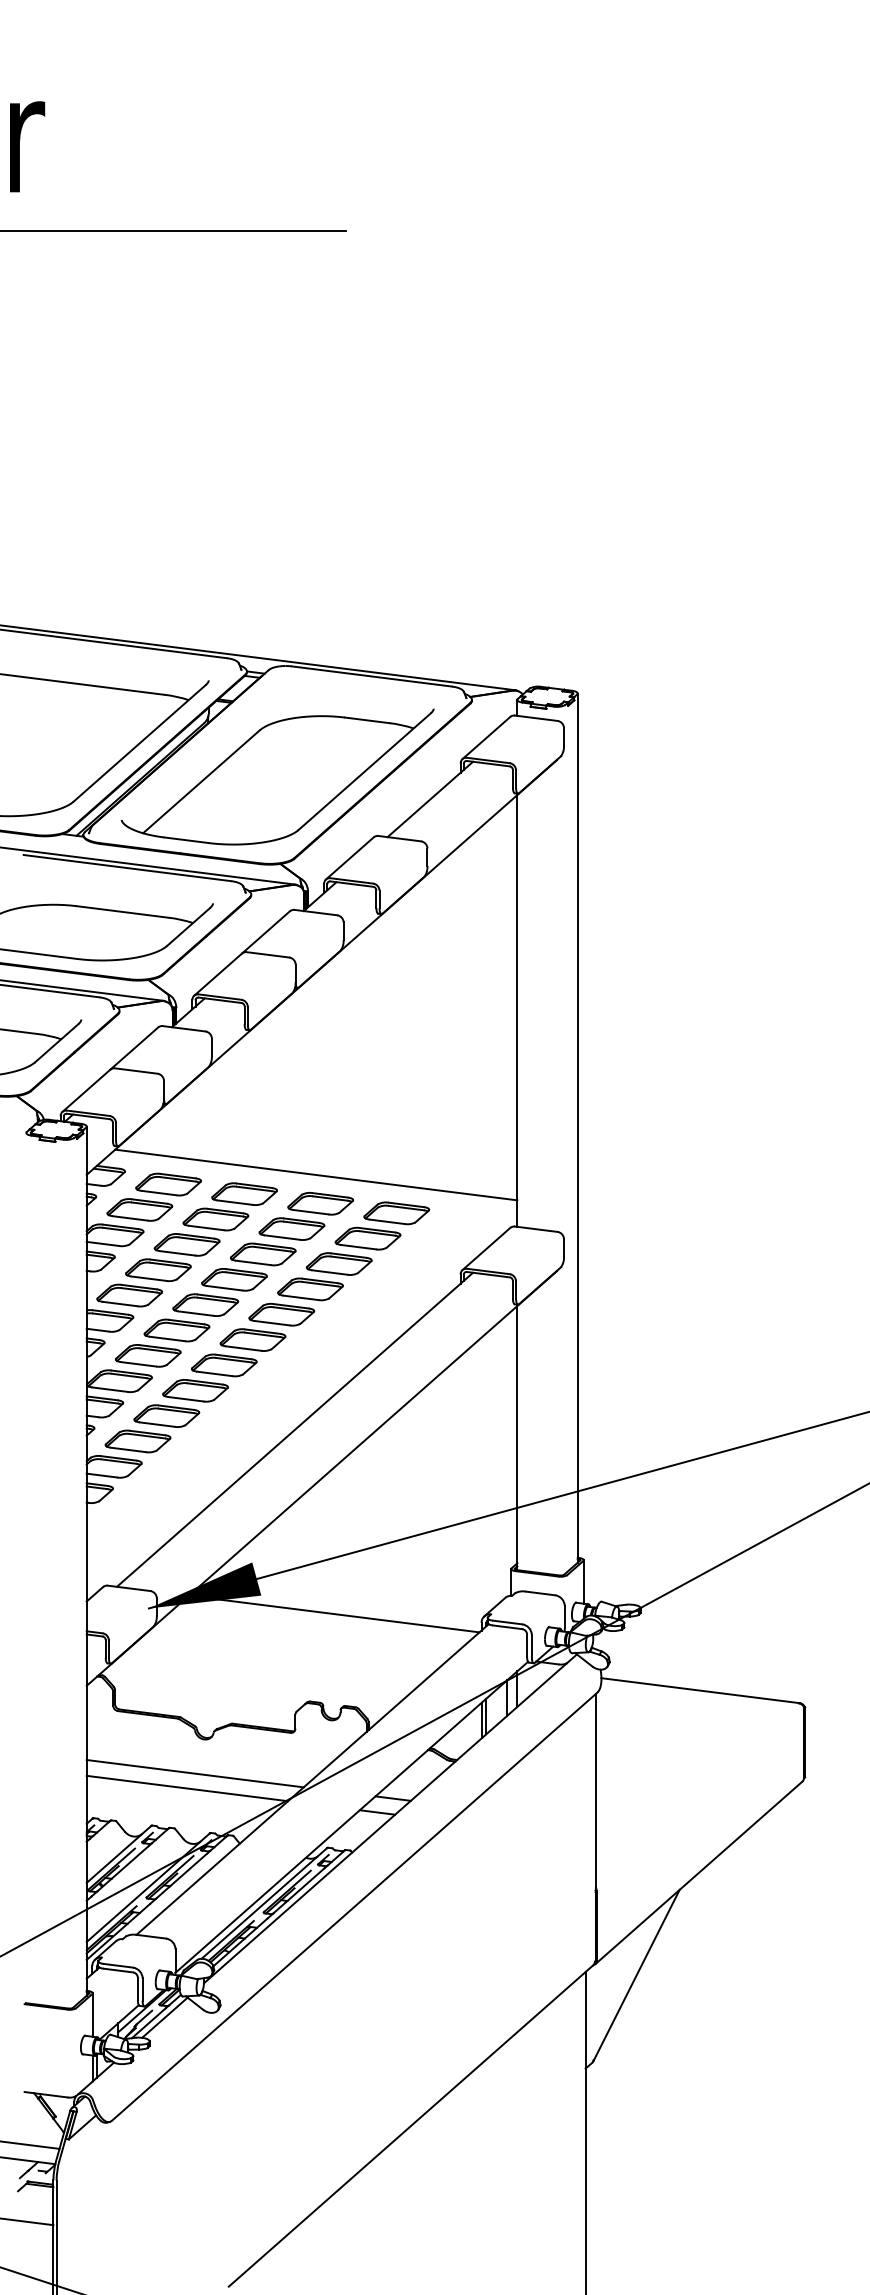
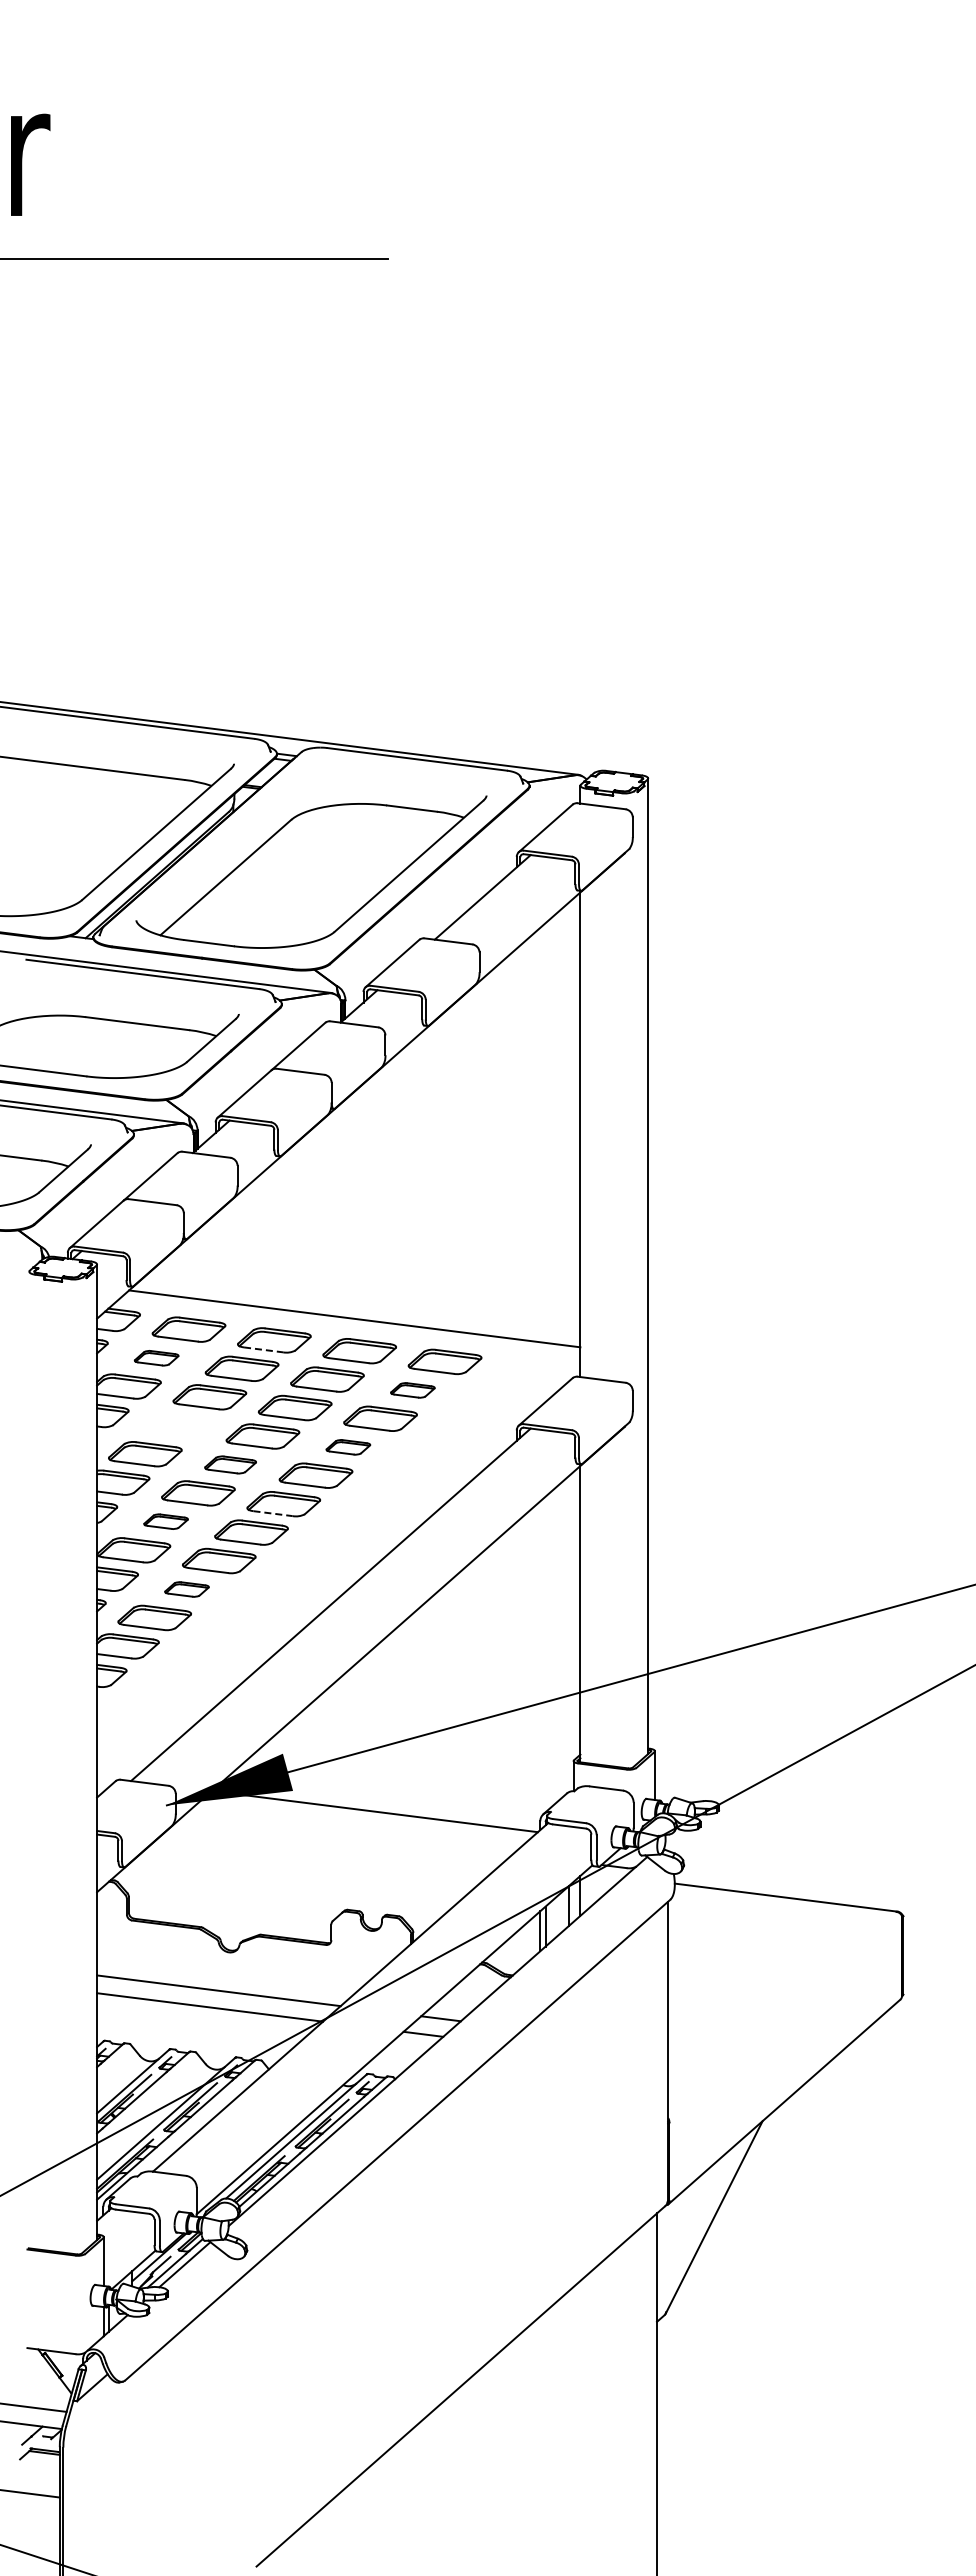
line: (234, 1202) -> (263, 1349), solid -> dashed
part: (139, 1210) -> (156, 1358), size x0.6
part: (367, 1238) -> (412, 1390), size x0.6
part: (158, 1270) -> (177, 1425), removed
part: (310, 1289) -> (348, 1447), size x0.6
part: (205, 1304) -> (230, 1464), size x0.7
line: (243, 1348) -> (273, 1513), solid -> dashed
part: (147, 1355) -> (165, 1521), size x0.6
part: (166, 1416) -> (186, 1589), size x0.6

